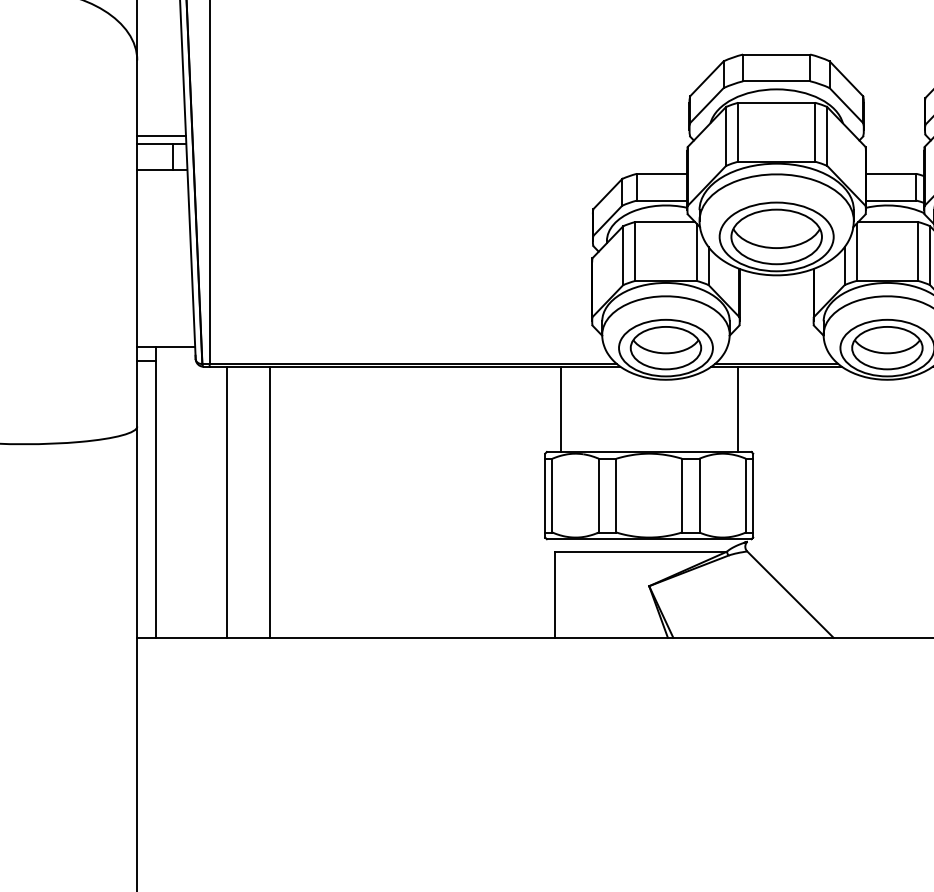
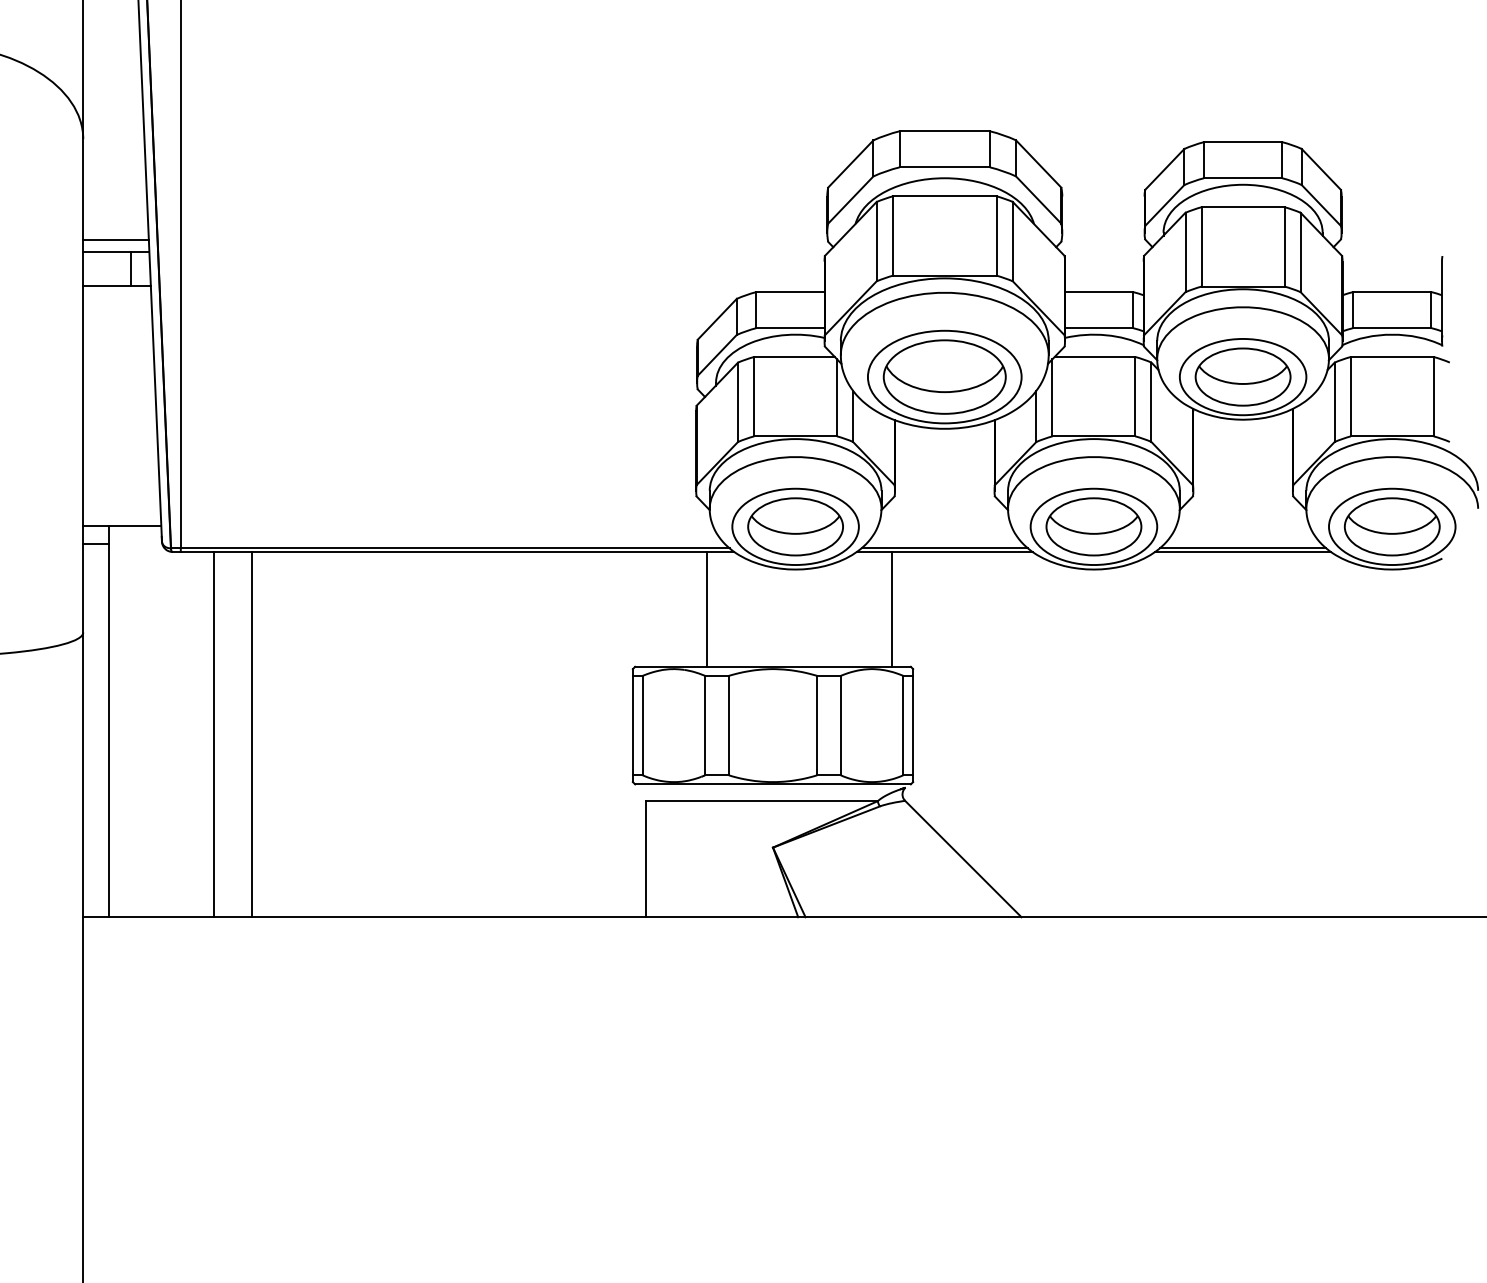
line: (560, 409) -> (706, 609), moved
line: (227, 502) -> (252, 734), moved
line: (270, 502) -> (214, 734), moved

